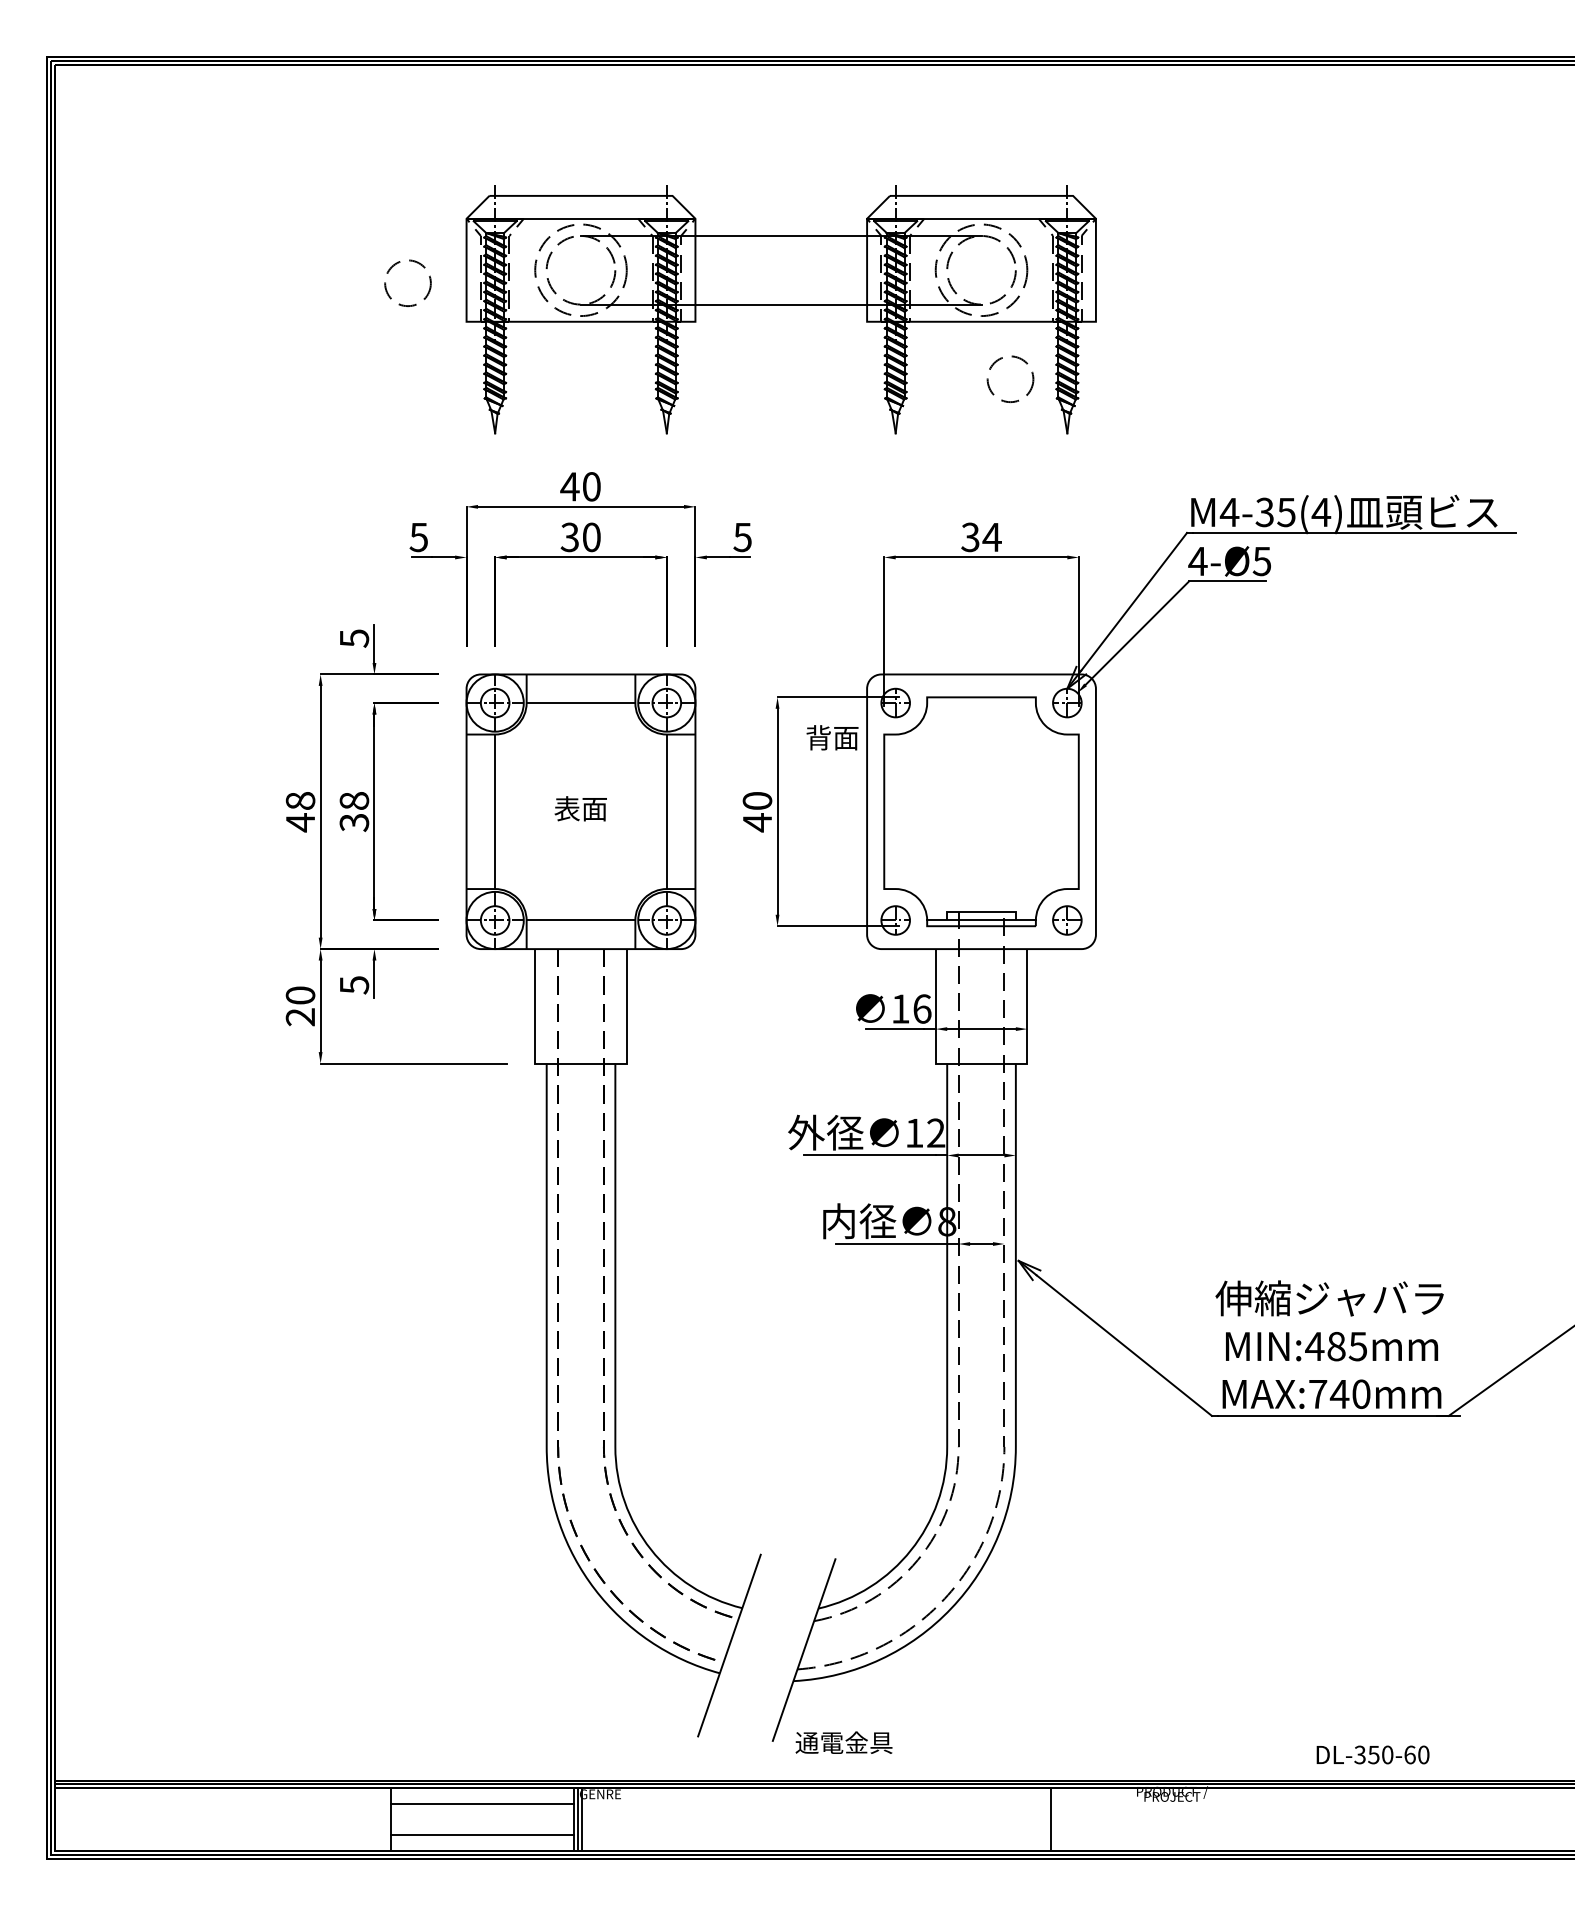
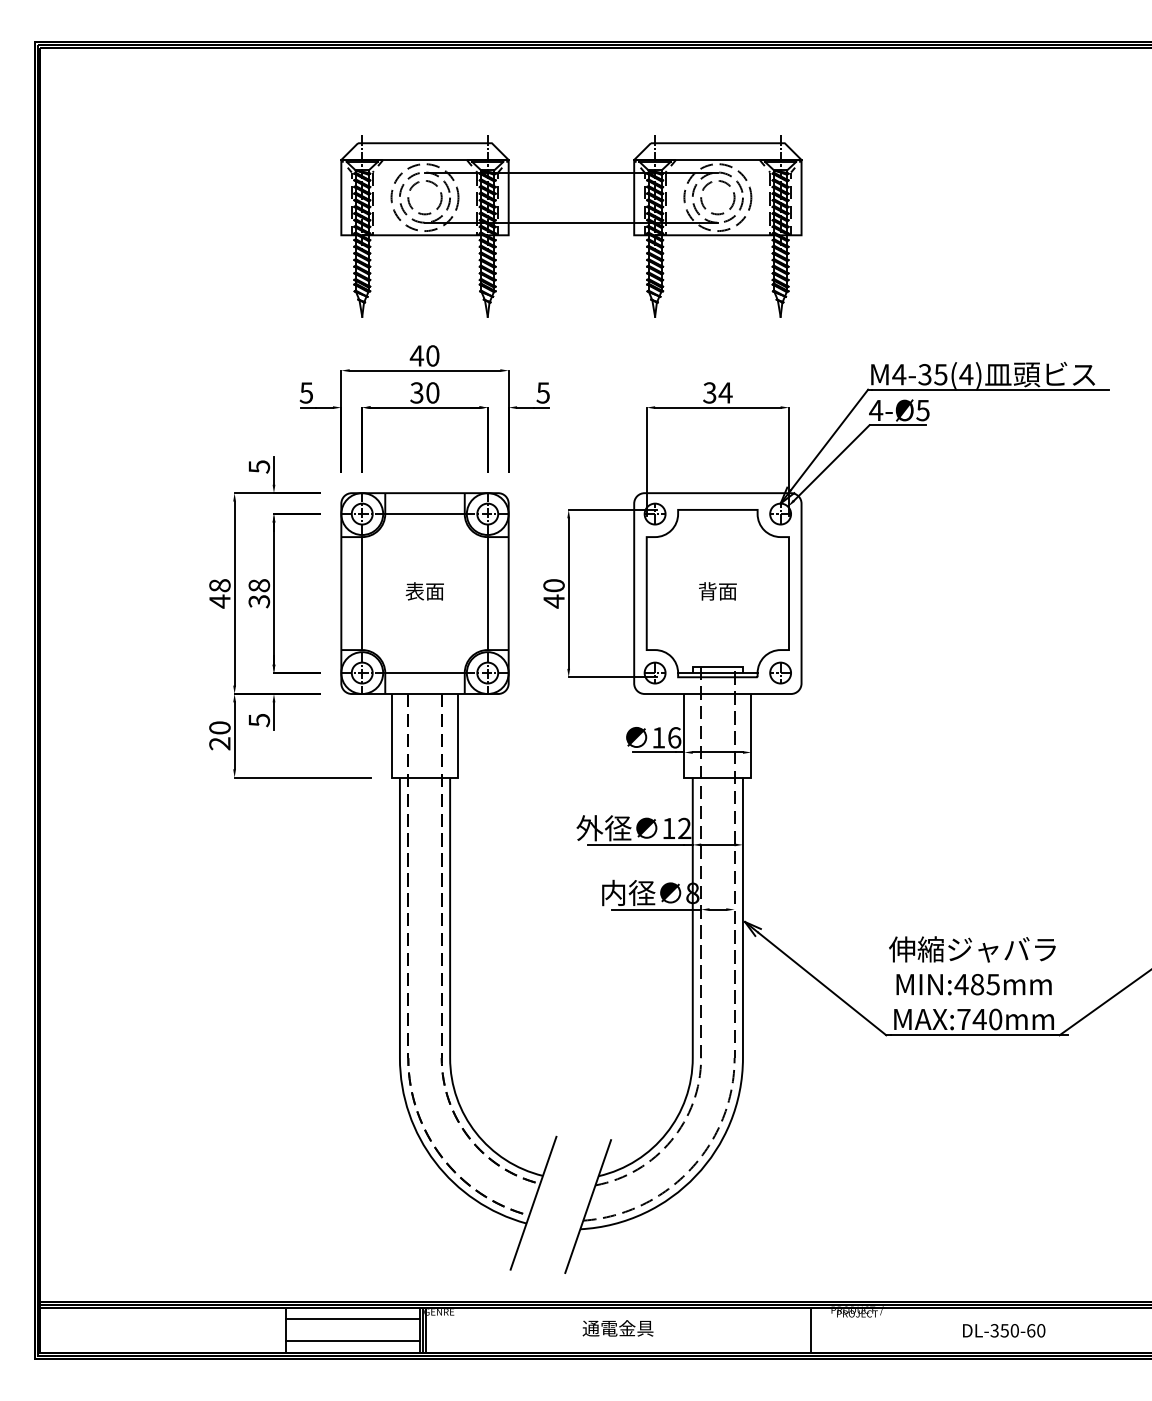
circle: (407, 282) -> (424, 197), moved
circle: (1010, 378) -> (717, 197), moved
text: (832, 737) -> (717, 591), moved
text: (843, 1742) -> (617, 1328), moved
text: (1372, 1754) -> (1003, 1330), moved
line: (1050, 1819) -> (810, 1330), moved

